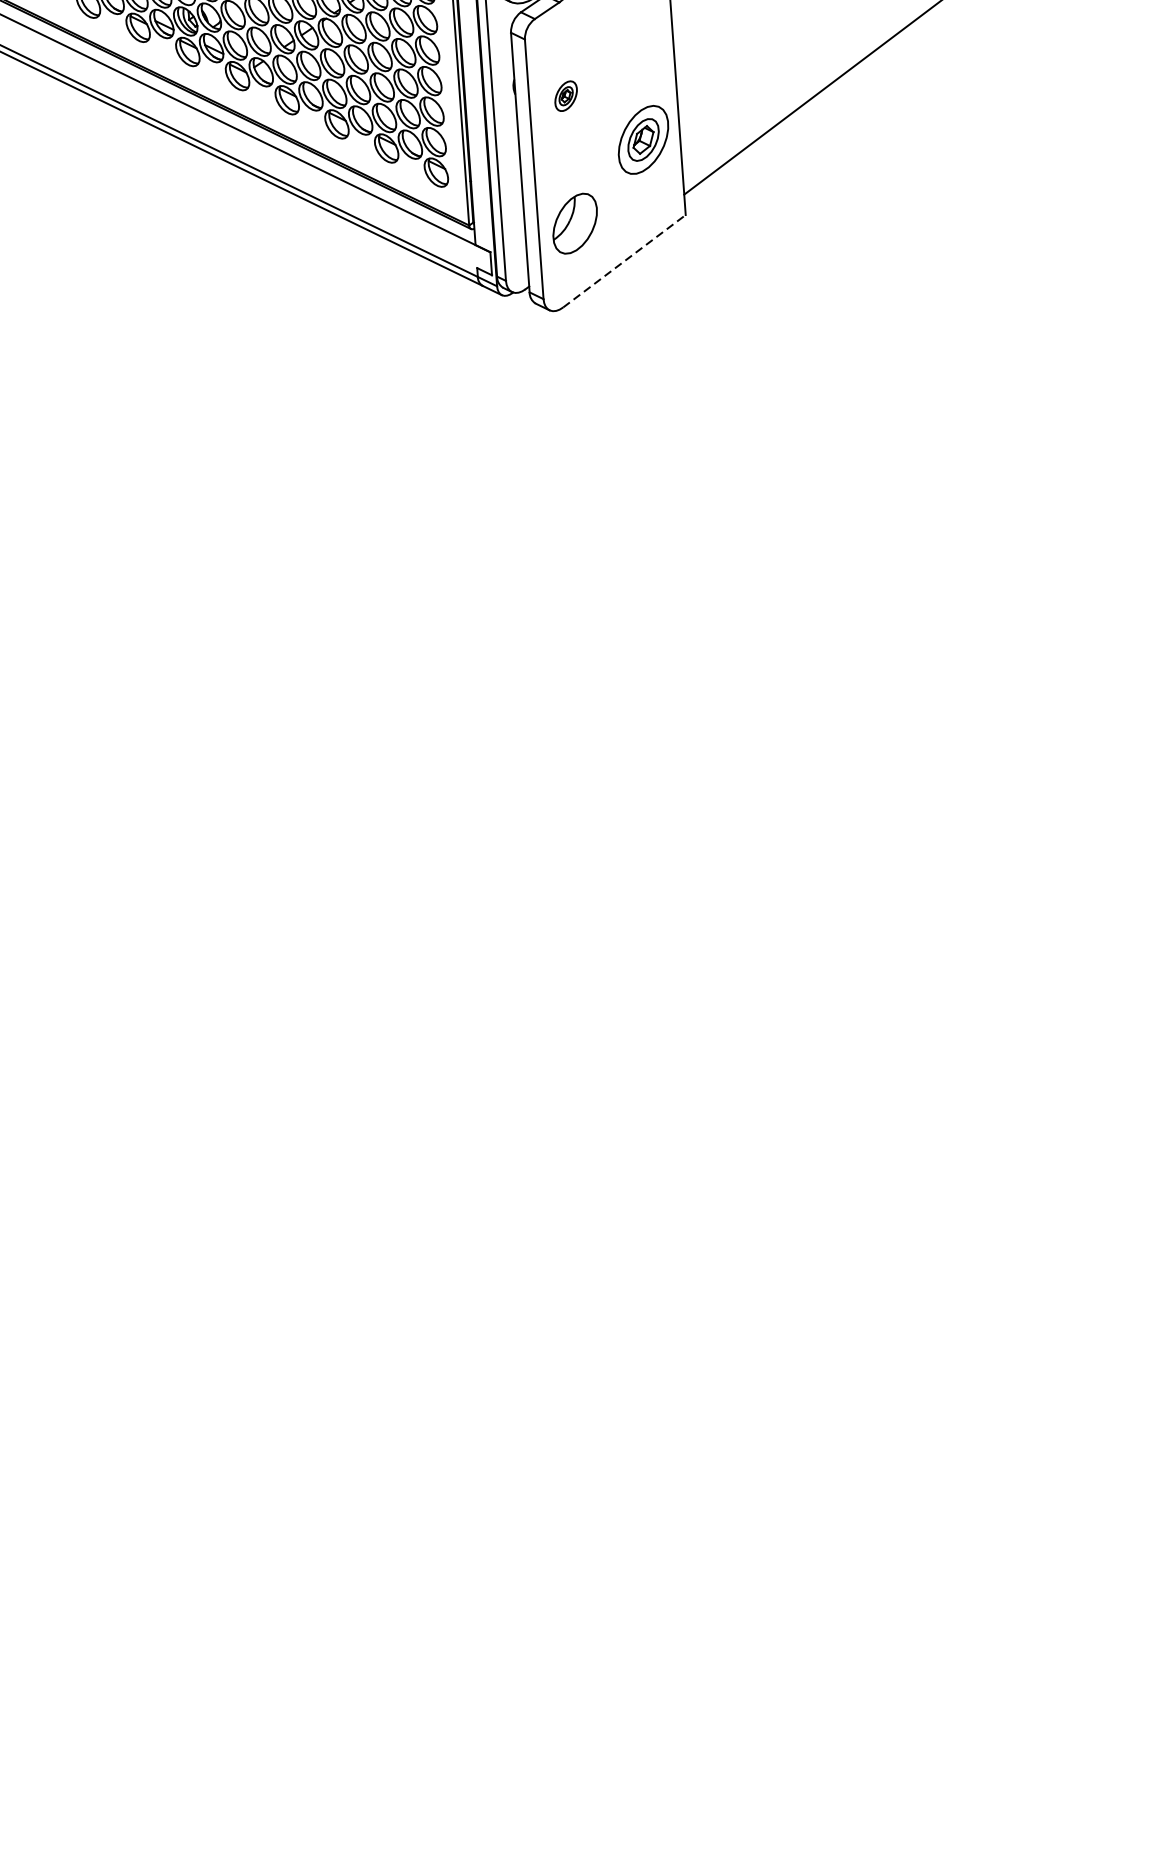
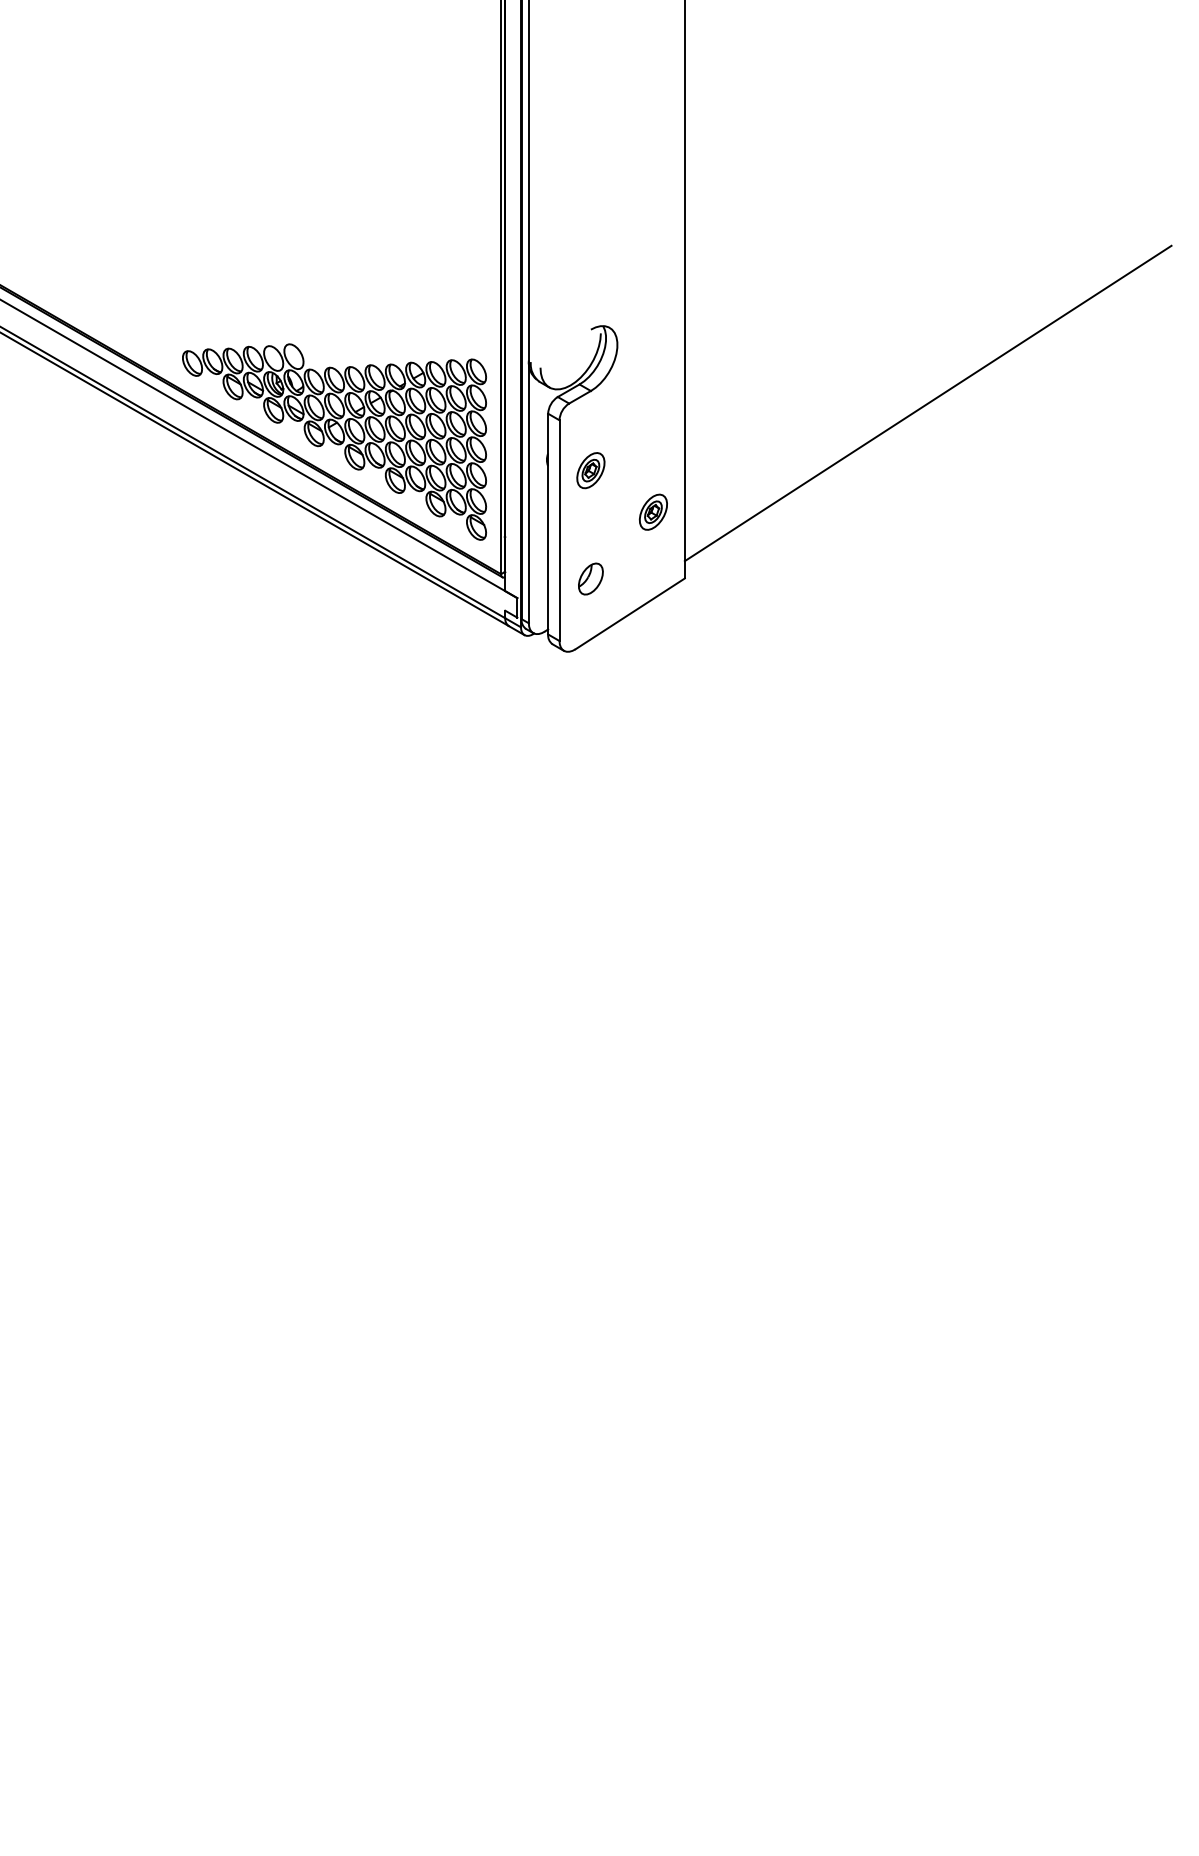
part: (565, 95) -> (590, 470), size x1.43
part: (642, 138) -> (652, 511), size x0.62
part: (574, 223) -> (590, 578), size x0.62
line: (624, 260) -> (630, 613), dashed -> solid

